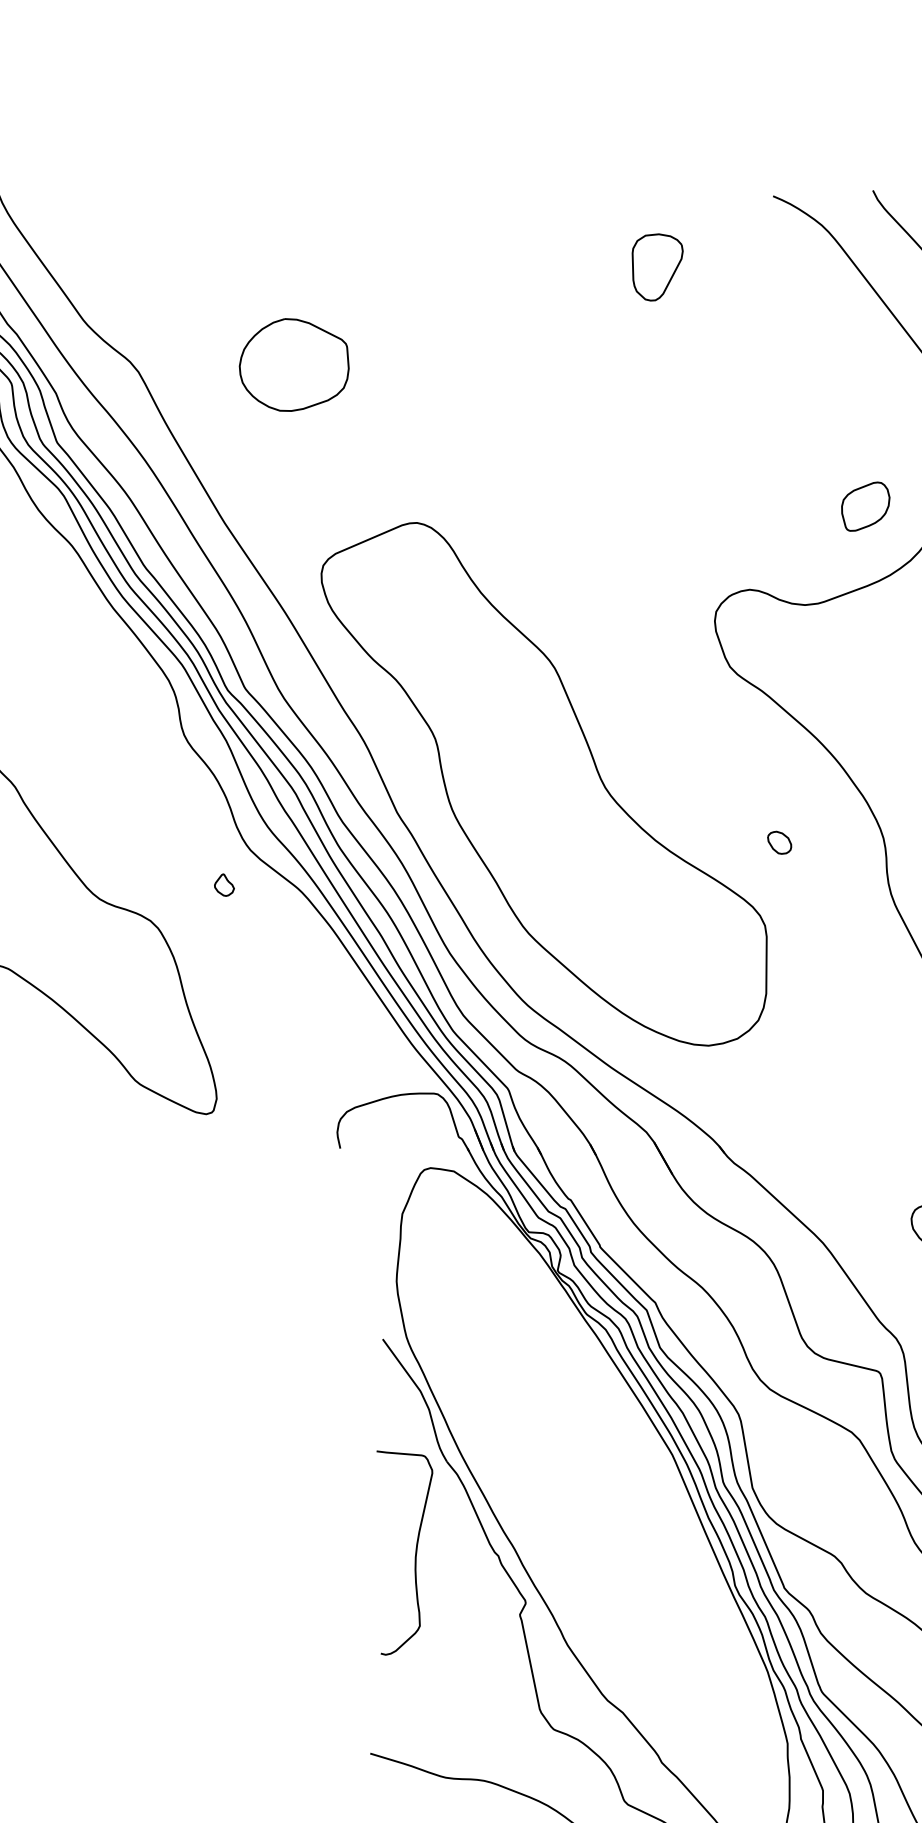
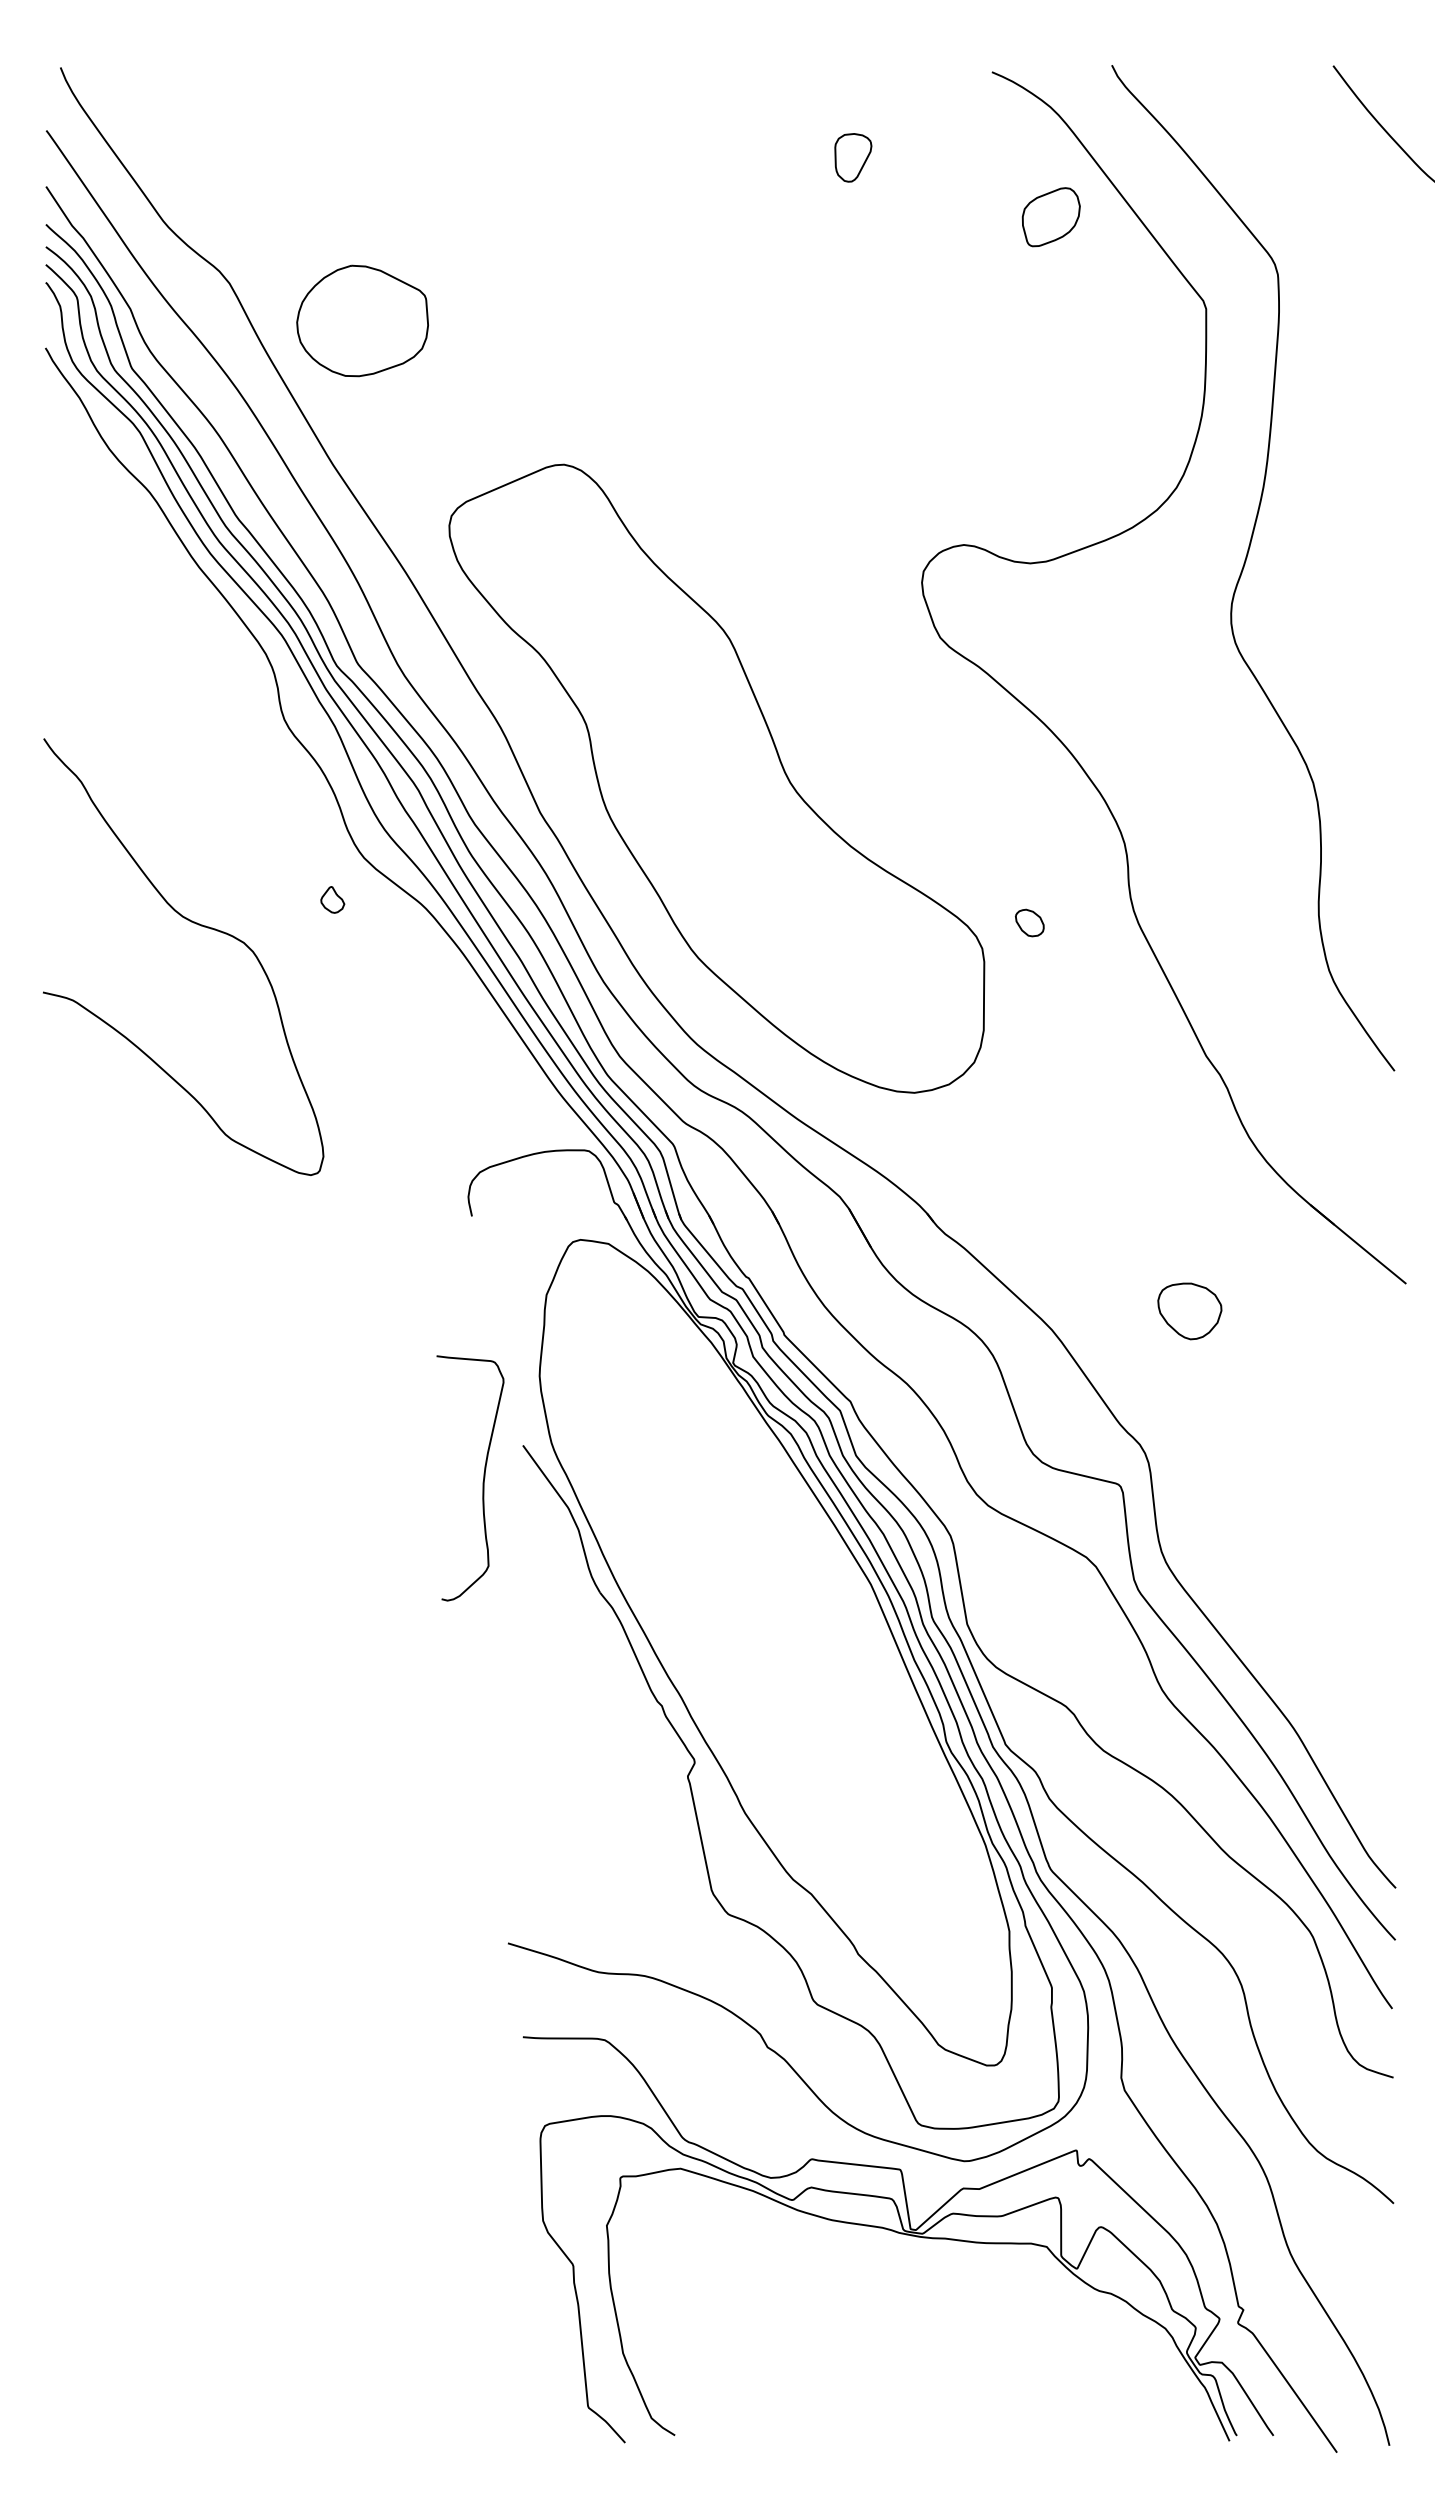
part: (657, 267) -> (853, 157), size x0.6
part: (294, 364) -> (362, 320), moved
part: (865, 506) -> (1050, 217), moved
part: (779, 842) -> (1029, 922), moved
curve: (414, 1555) -> (482, 1481), moved

